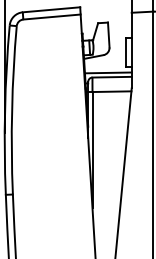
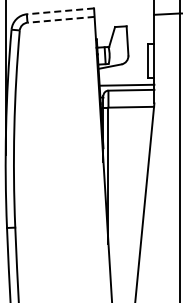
line: (51, 9) -> (60, 11), solid -> dashed
line: (52, 16) -> (61, 19), solid -> dashed

